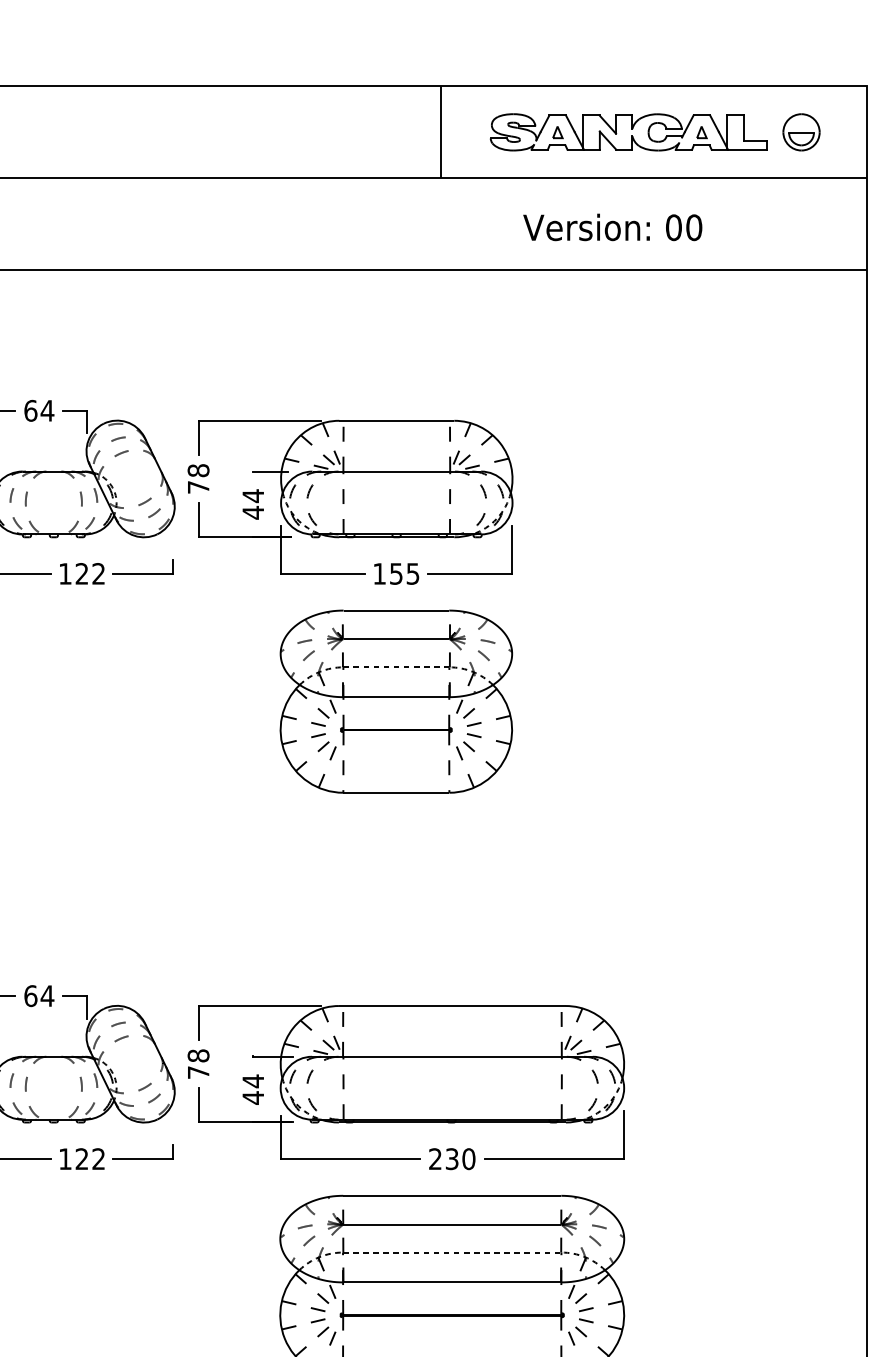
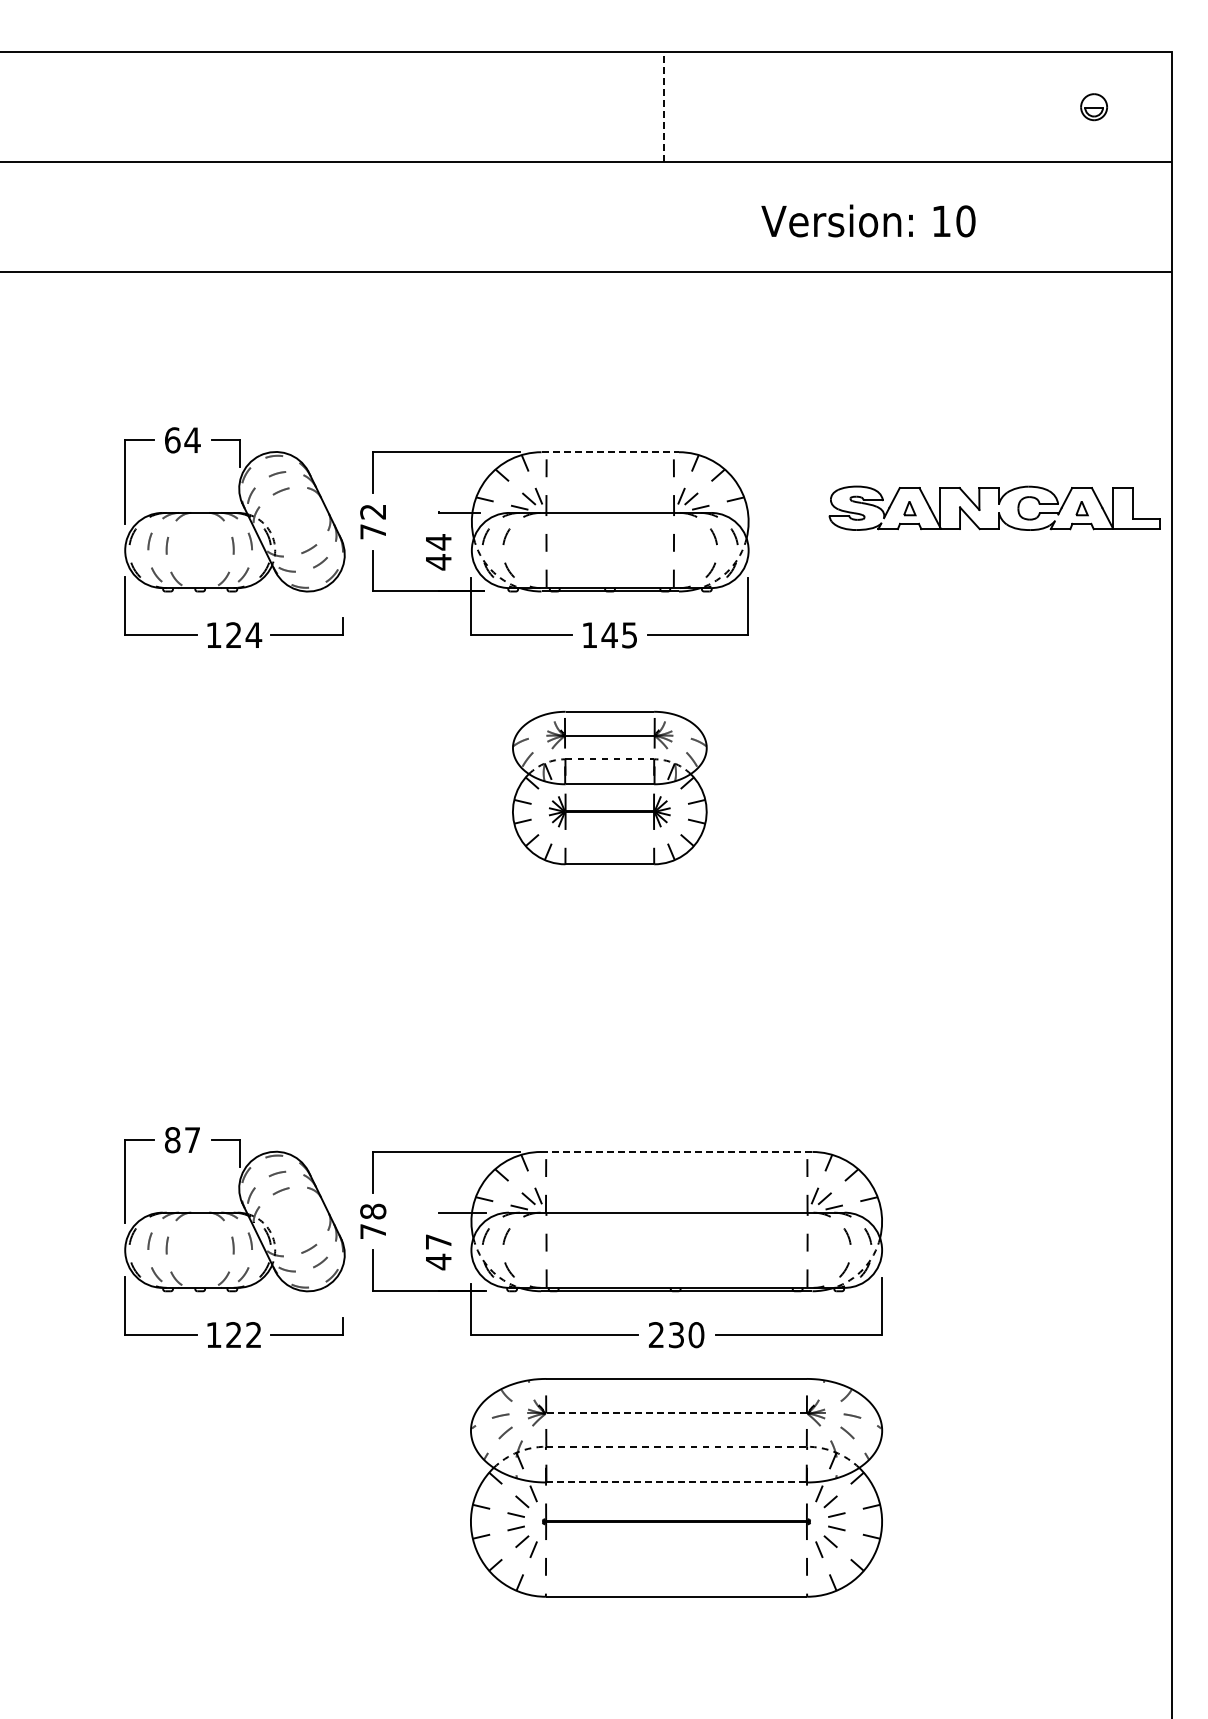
line: (441, 131) -> (663, 106), solid -> dashed
part: (628, 131) -> (994, 507), moved
part: (800, 131) -> (1093, 106), size x0.6
text: (673, 227) -> (941, 221), 00 -> 10
line: (397, 421) -> (610, 452), solid -> dashed
text: (198, 470) -> (373, 511), 78 -> 72
text: (98, 573) -> (253, 634), 122 -> 124
text: (396, 574) -> (609, 635), 155 -> 145
part: (396, 701) -> (609, 787), size x0.7
text: (39, 996) -> (182, 1140), 64 -> 87
line: (452, 1005) -> (676, 1151), solid -> dashed
text: (253, 1080) -> (438, 1241), 44 -> 47
line: (452, 1224) -> (676, 1413), solid -> dashed
line: (453, 1282) -> (677, 1482), solid -> dashed

